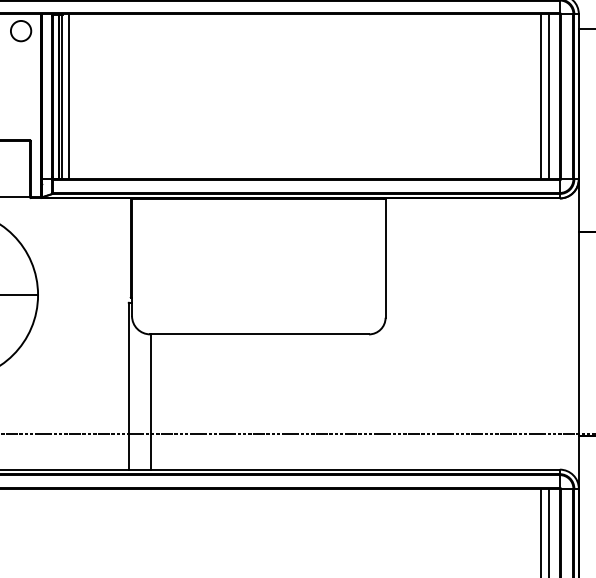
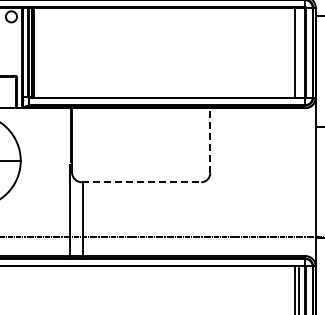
line: (68, 96) -> (37, 52), removed
line: (549, 96) -> (299, 52), removed
line: (386, 257) -> (210, 140), solid -> dashed
line: (259, 334) -> (141, 182), solid -> dashed

